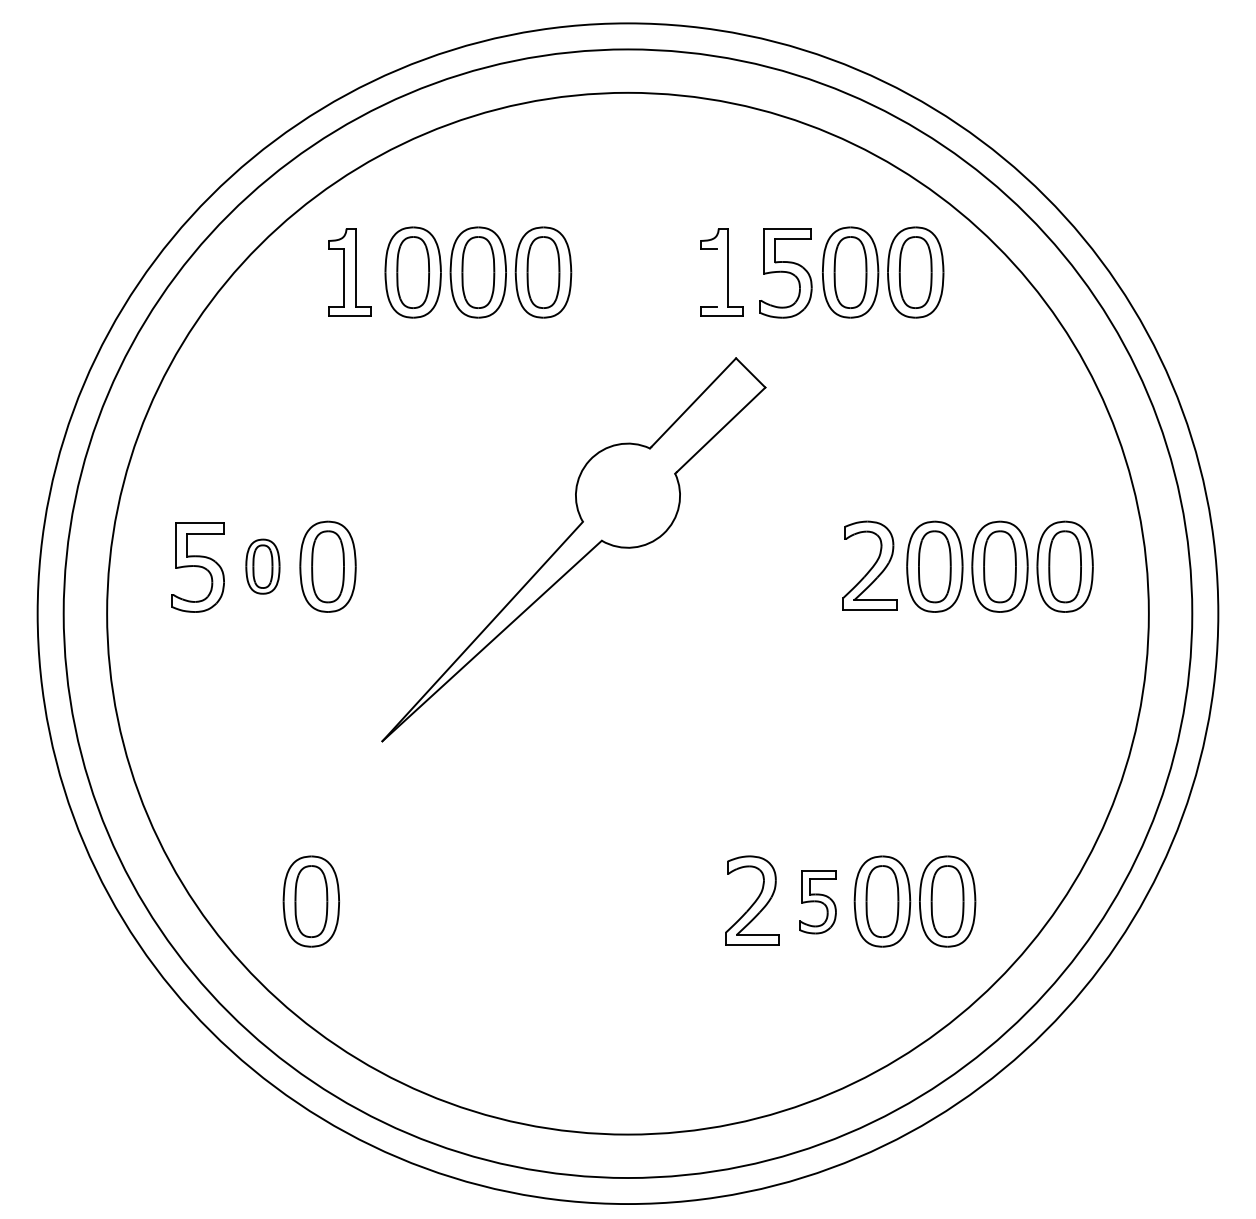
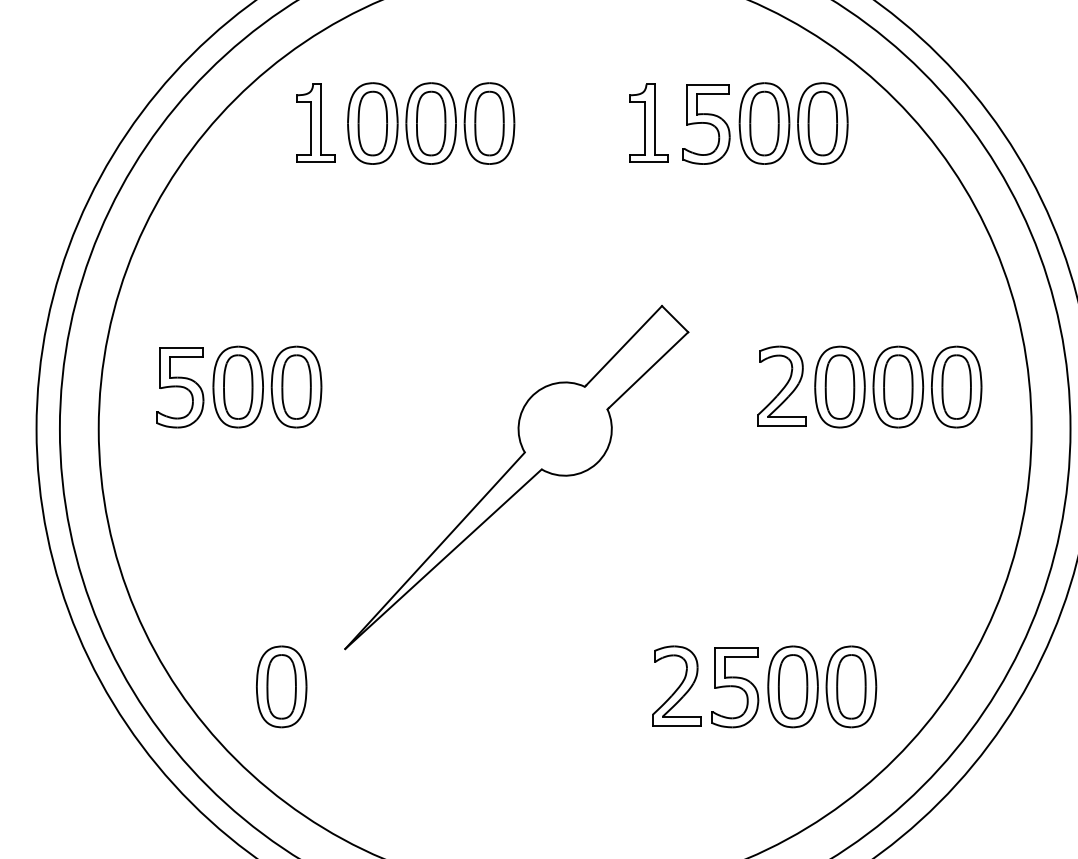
line: (716, 277) -> (644, 128), added
part: (573, 549) -> (516, 477), moved
part: (262, 566) -> (237, 386), size x1.67
part: (817, 902) -> (734, 687), size x1.43

